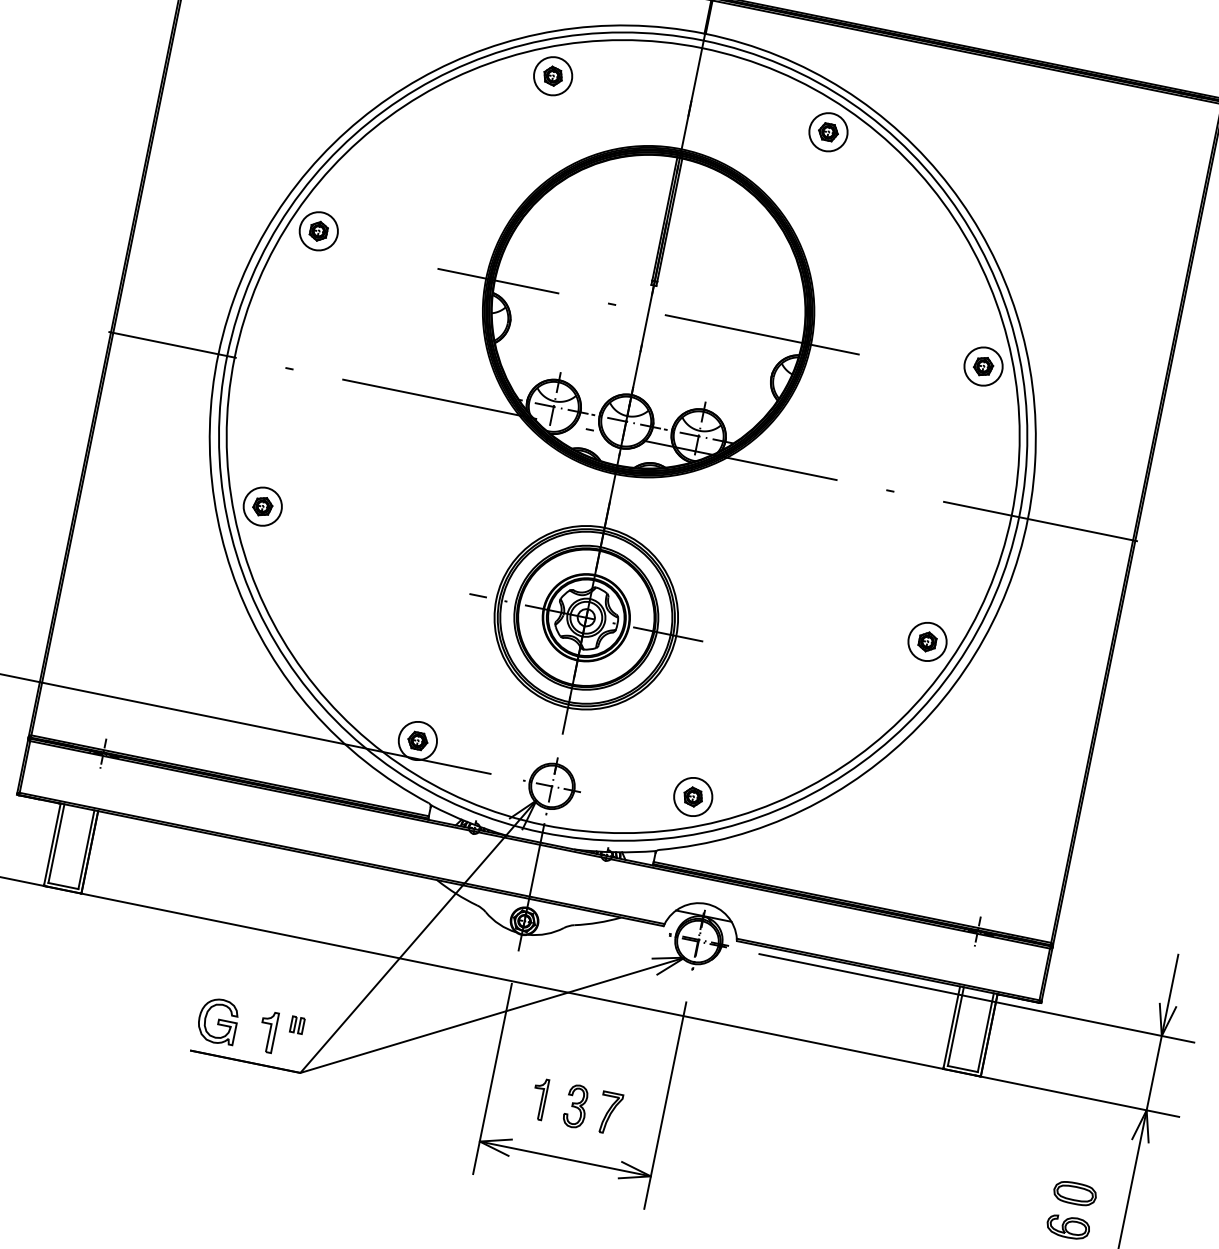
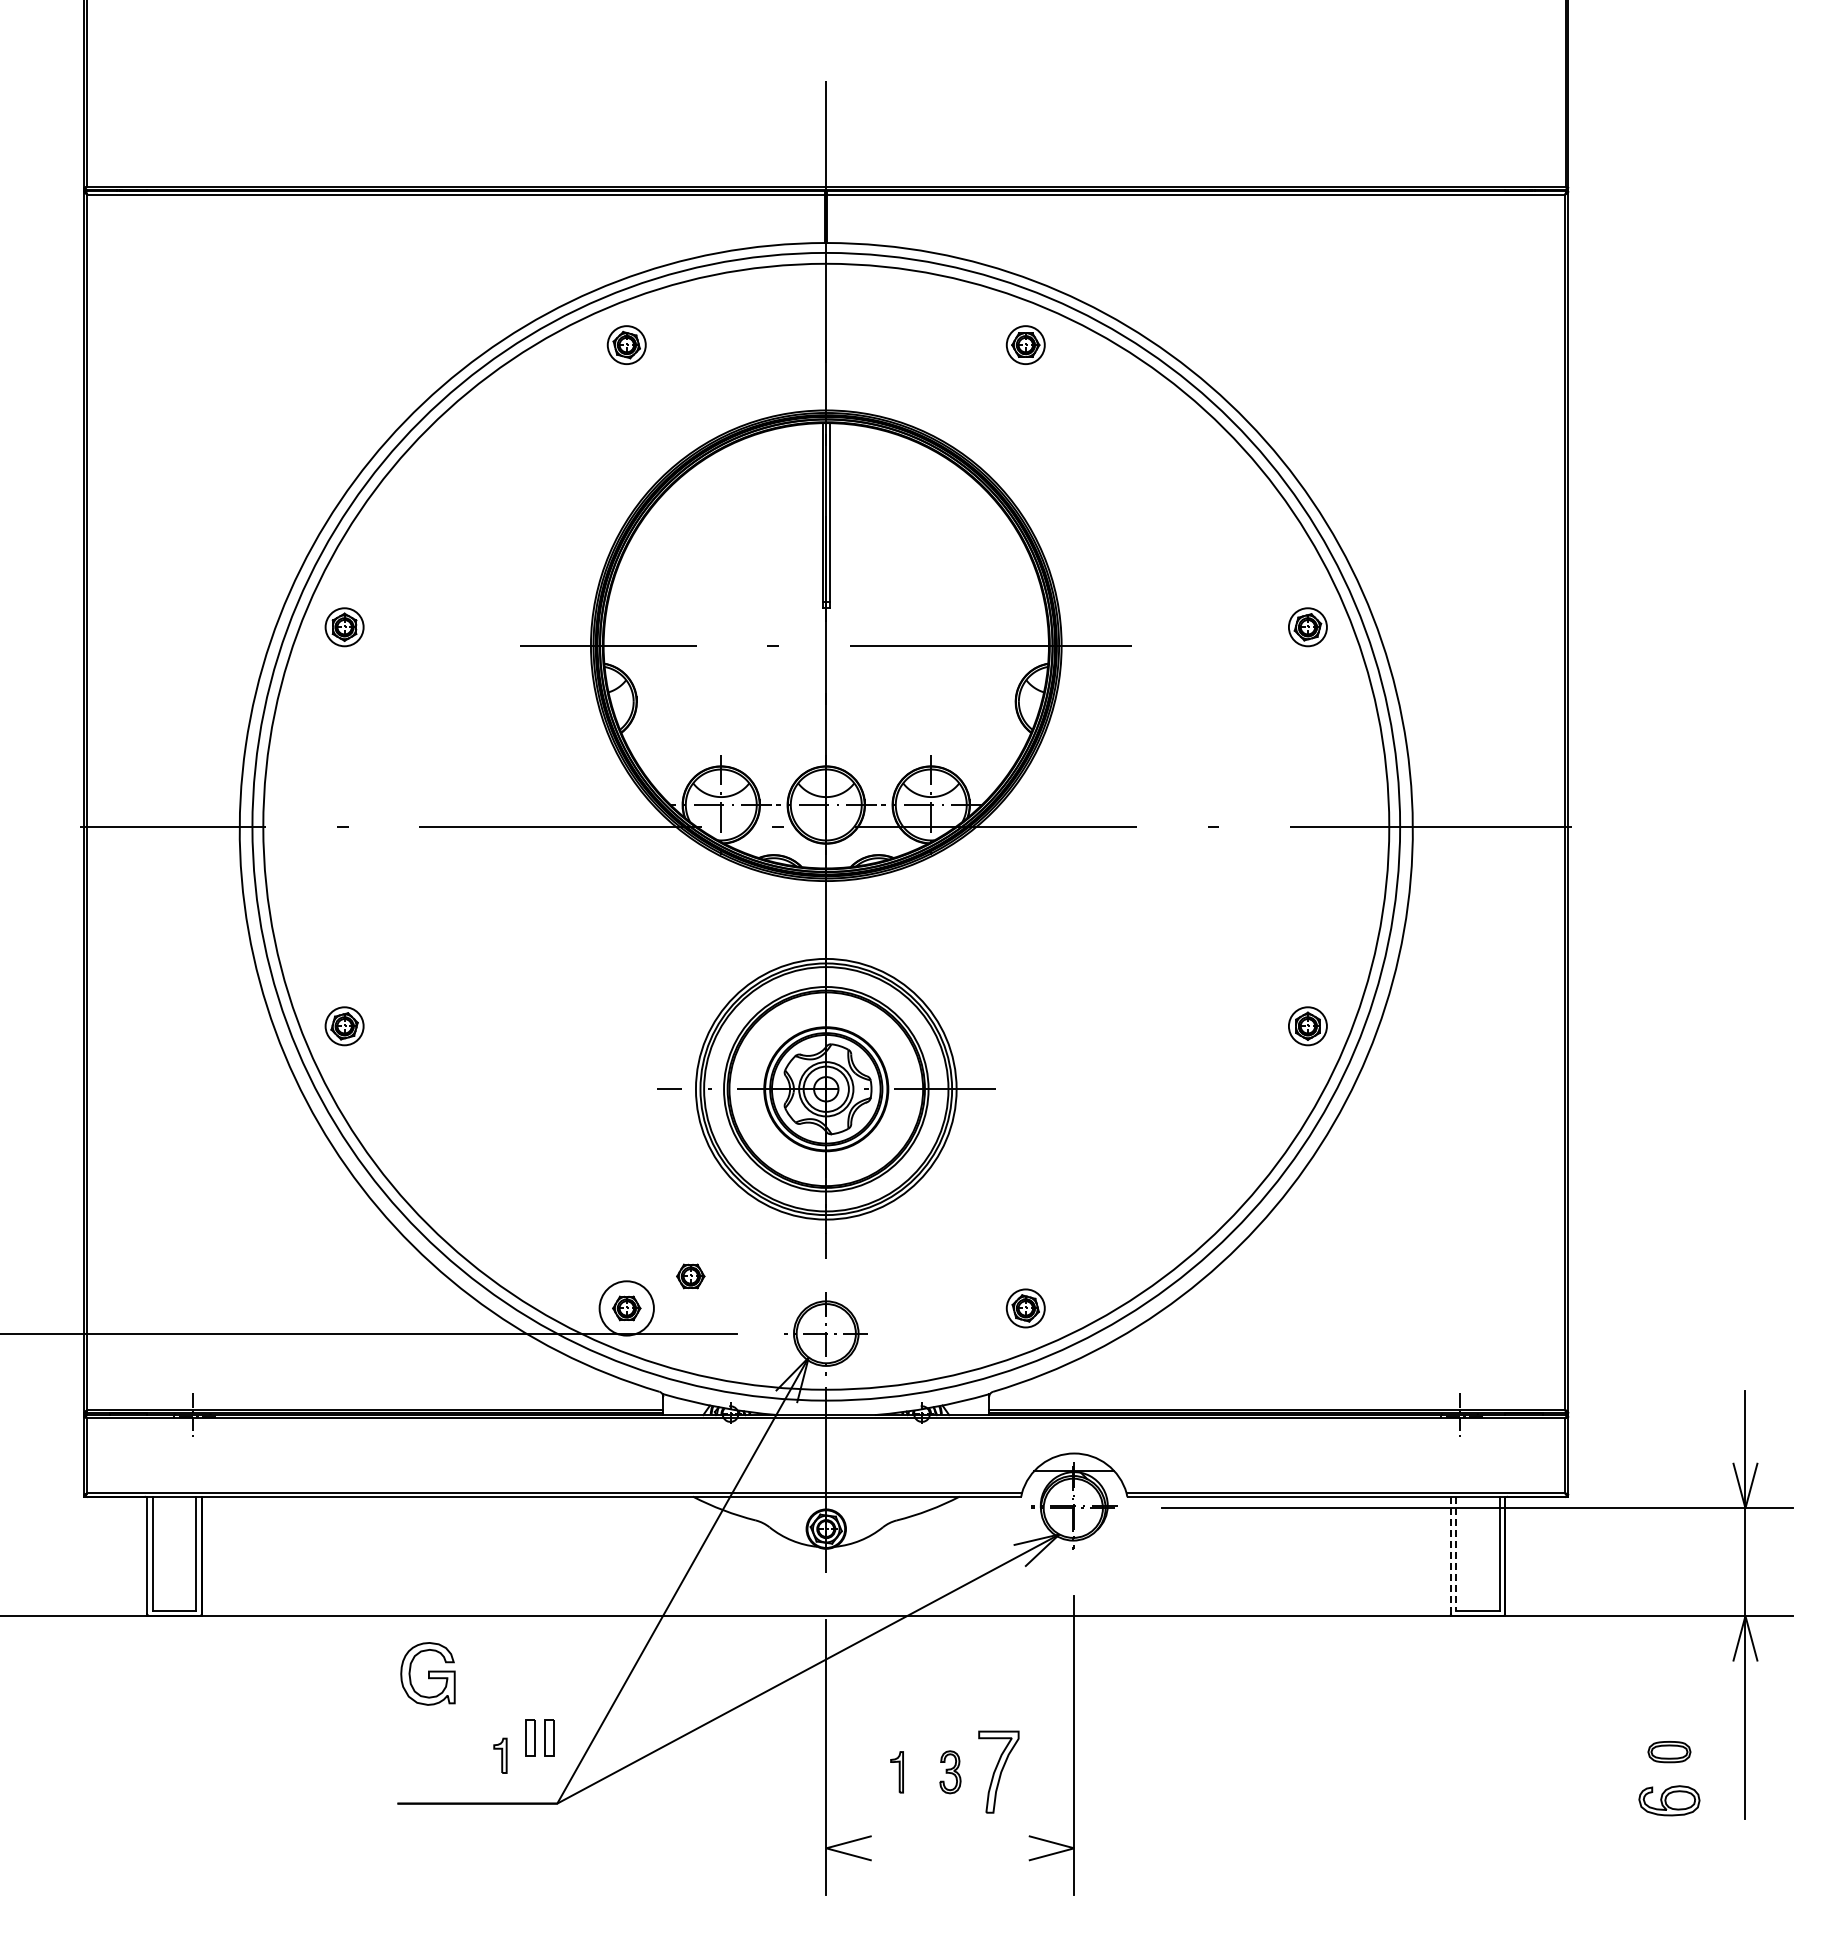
circle: (553, 75) -> (626, 344), size x0.7
circle: (828, 131) -> (1025, 344), size x0.7
circle: (318, 231) -> (344, 627), size x0.7
circle: (983, 366) -> (1307, 627), size x0.7
circle: (262, 506) -> (344, 1026), size x0.7
circle: (927, 642) -> (1307, 1026), size x0.7
part: (466, 727) -> (690, 1276), added
circle: (693, 797) -> (1025, 1308), size x0.7
part: (217, 1020) -> (427, 1673), moved
part: (297, 1024) -> (539, 1737), size x1.6
line: (951, 1027) -> (1450, 1555), solid -> dashed
line: (955, 1027) -> (1456, 1554), solid -> dashed
part: (267, 1031) -> (500, 1755), size x0.6
part: (538, 1099) -> (896, 1772), size x0.7
part: (576, 1106) -> (950, 1772), size x0.7
part: (609, 1113) -> (998, 1772), size x1.4
line: (565, 1159) -> (950, 1848), removed
part: (1075, 1193) -> (1669, 1751), size x0.7

